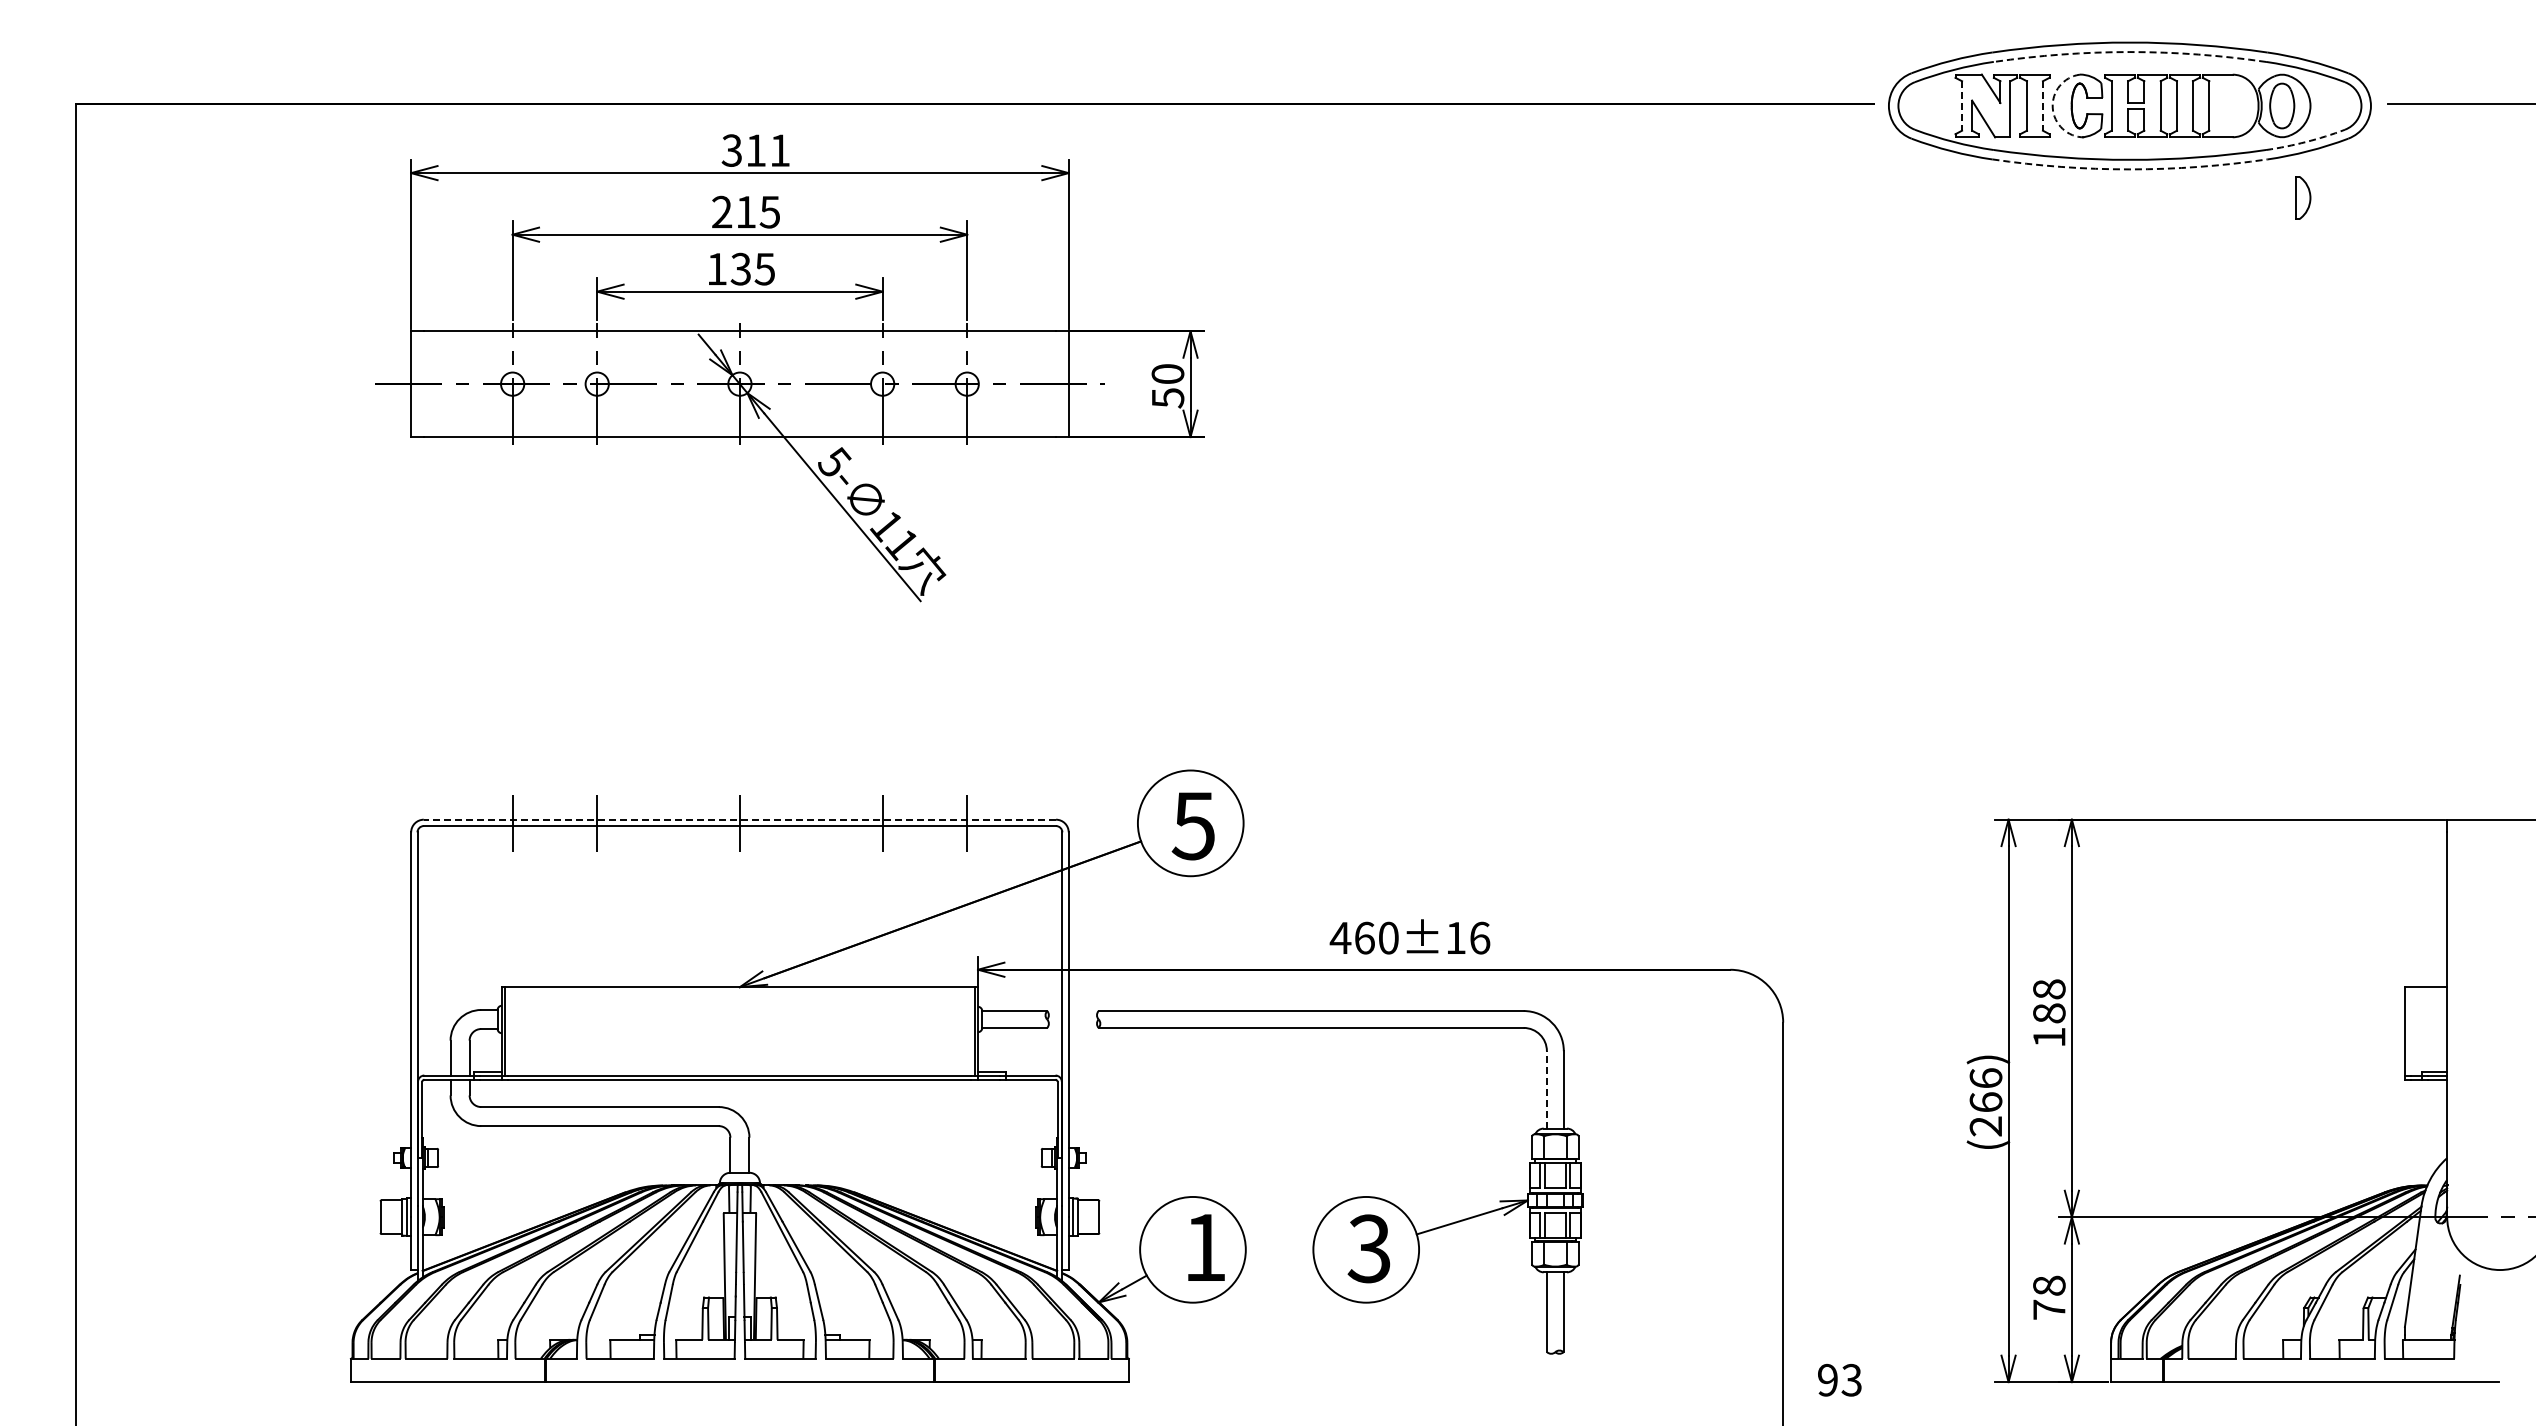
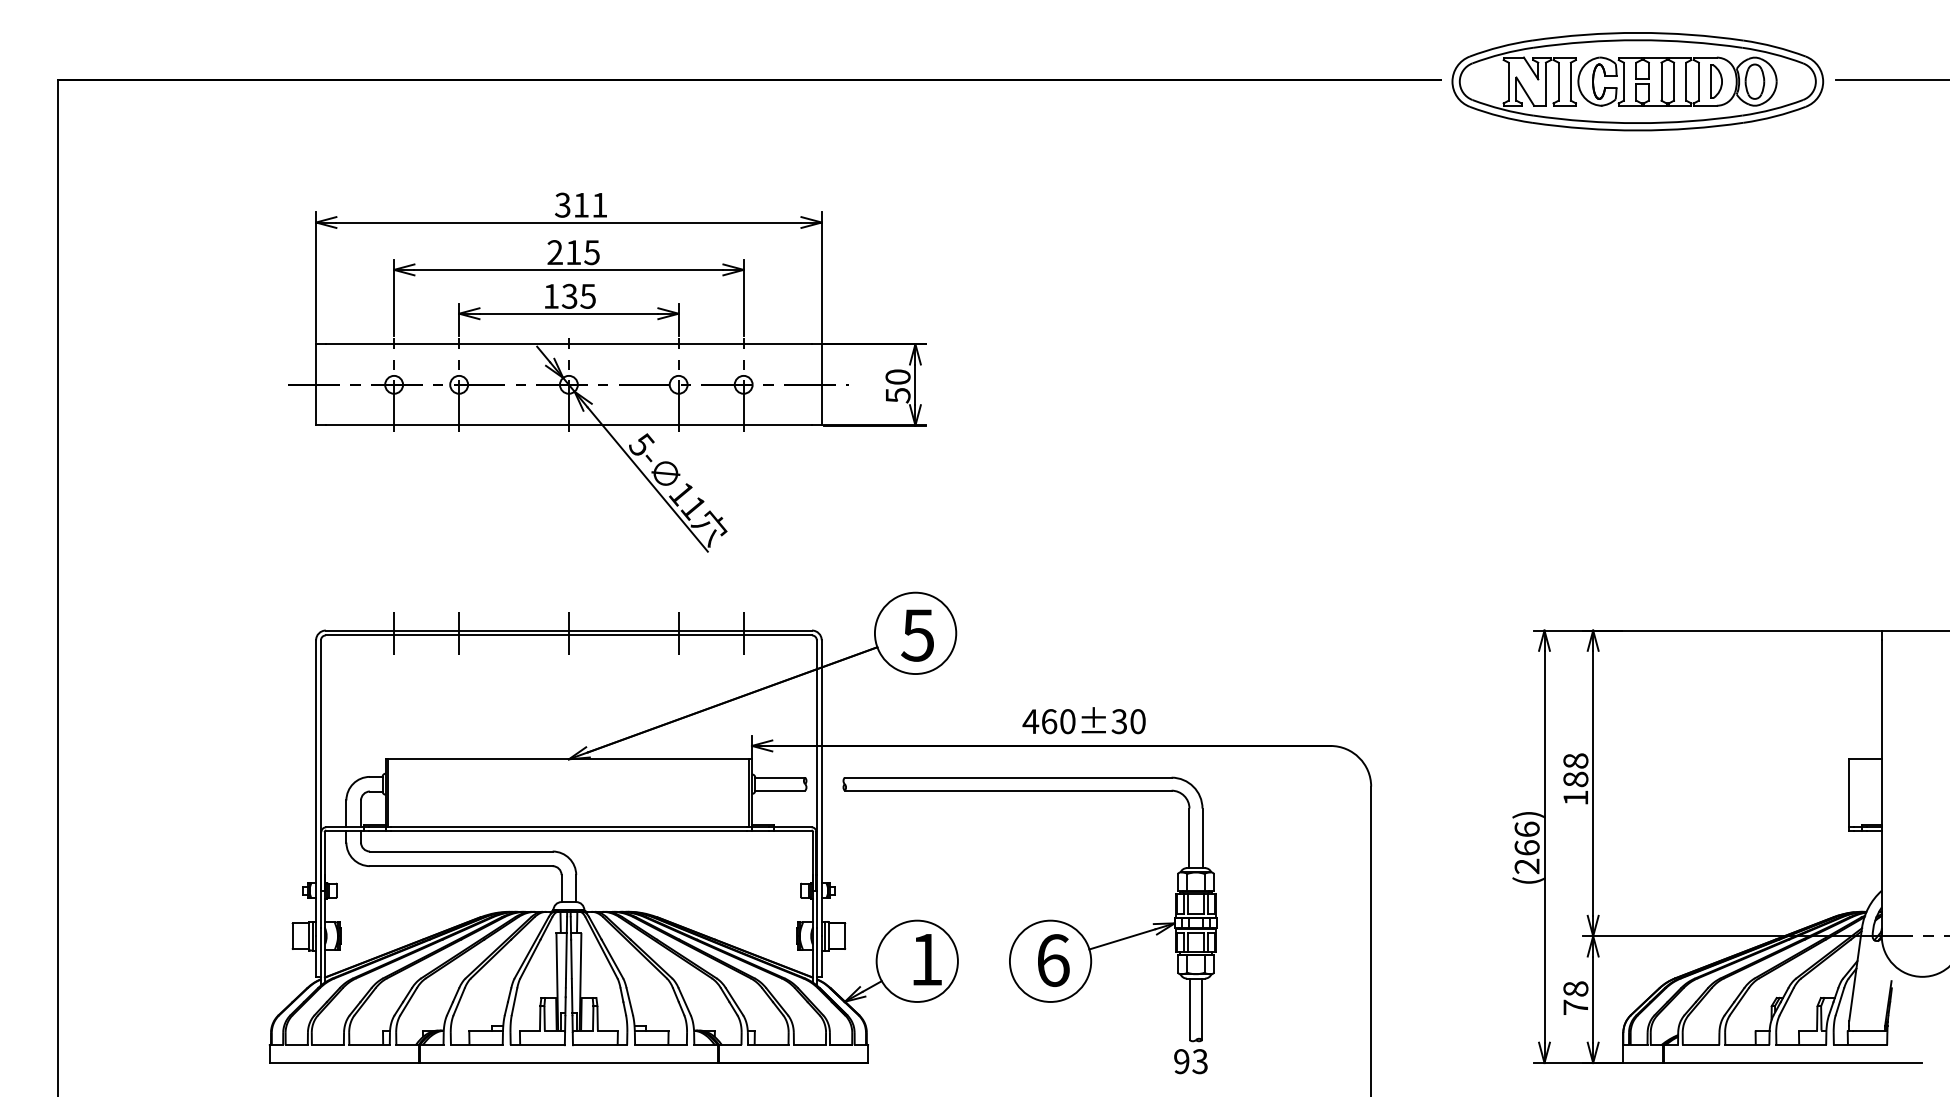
arc: (2129, 52) -> (1637, 40), dashed -> solid
line: (1962, 105) -> (1509, 81), dashed -> solid
line: (2042, 105) -> (1570, 81), dashed -> solid
arc: (2052, 107) -> (1578, 82), dashed -> solid
arc: (2306, 142) -> (1773, 109), dashed -> solid
arc: (2129, 169) -> (1637, 130), dashed -> solid
part: (2303, 197) -> (1716, 81), moved
part: (789, 368) -> (607, 372), moved
line: (739, 819) -> (568, 630), dashed -> solid
text: (1467, 937) -> (1128, 721), 460±16 -> 460±30
line: (1546, 1089) -> (1189, 838), dashed -> solid
text: (1369, 1248) -> (1053, 960), 3 -> 6
text: (1839, 1380) -> (1190, 1061), moved

